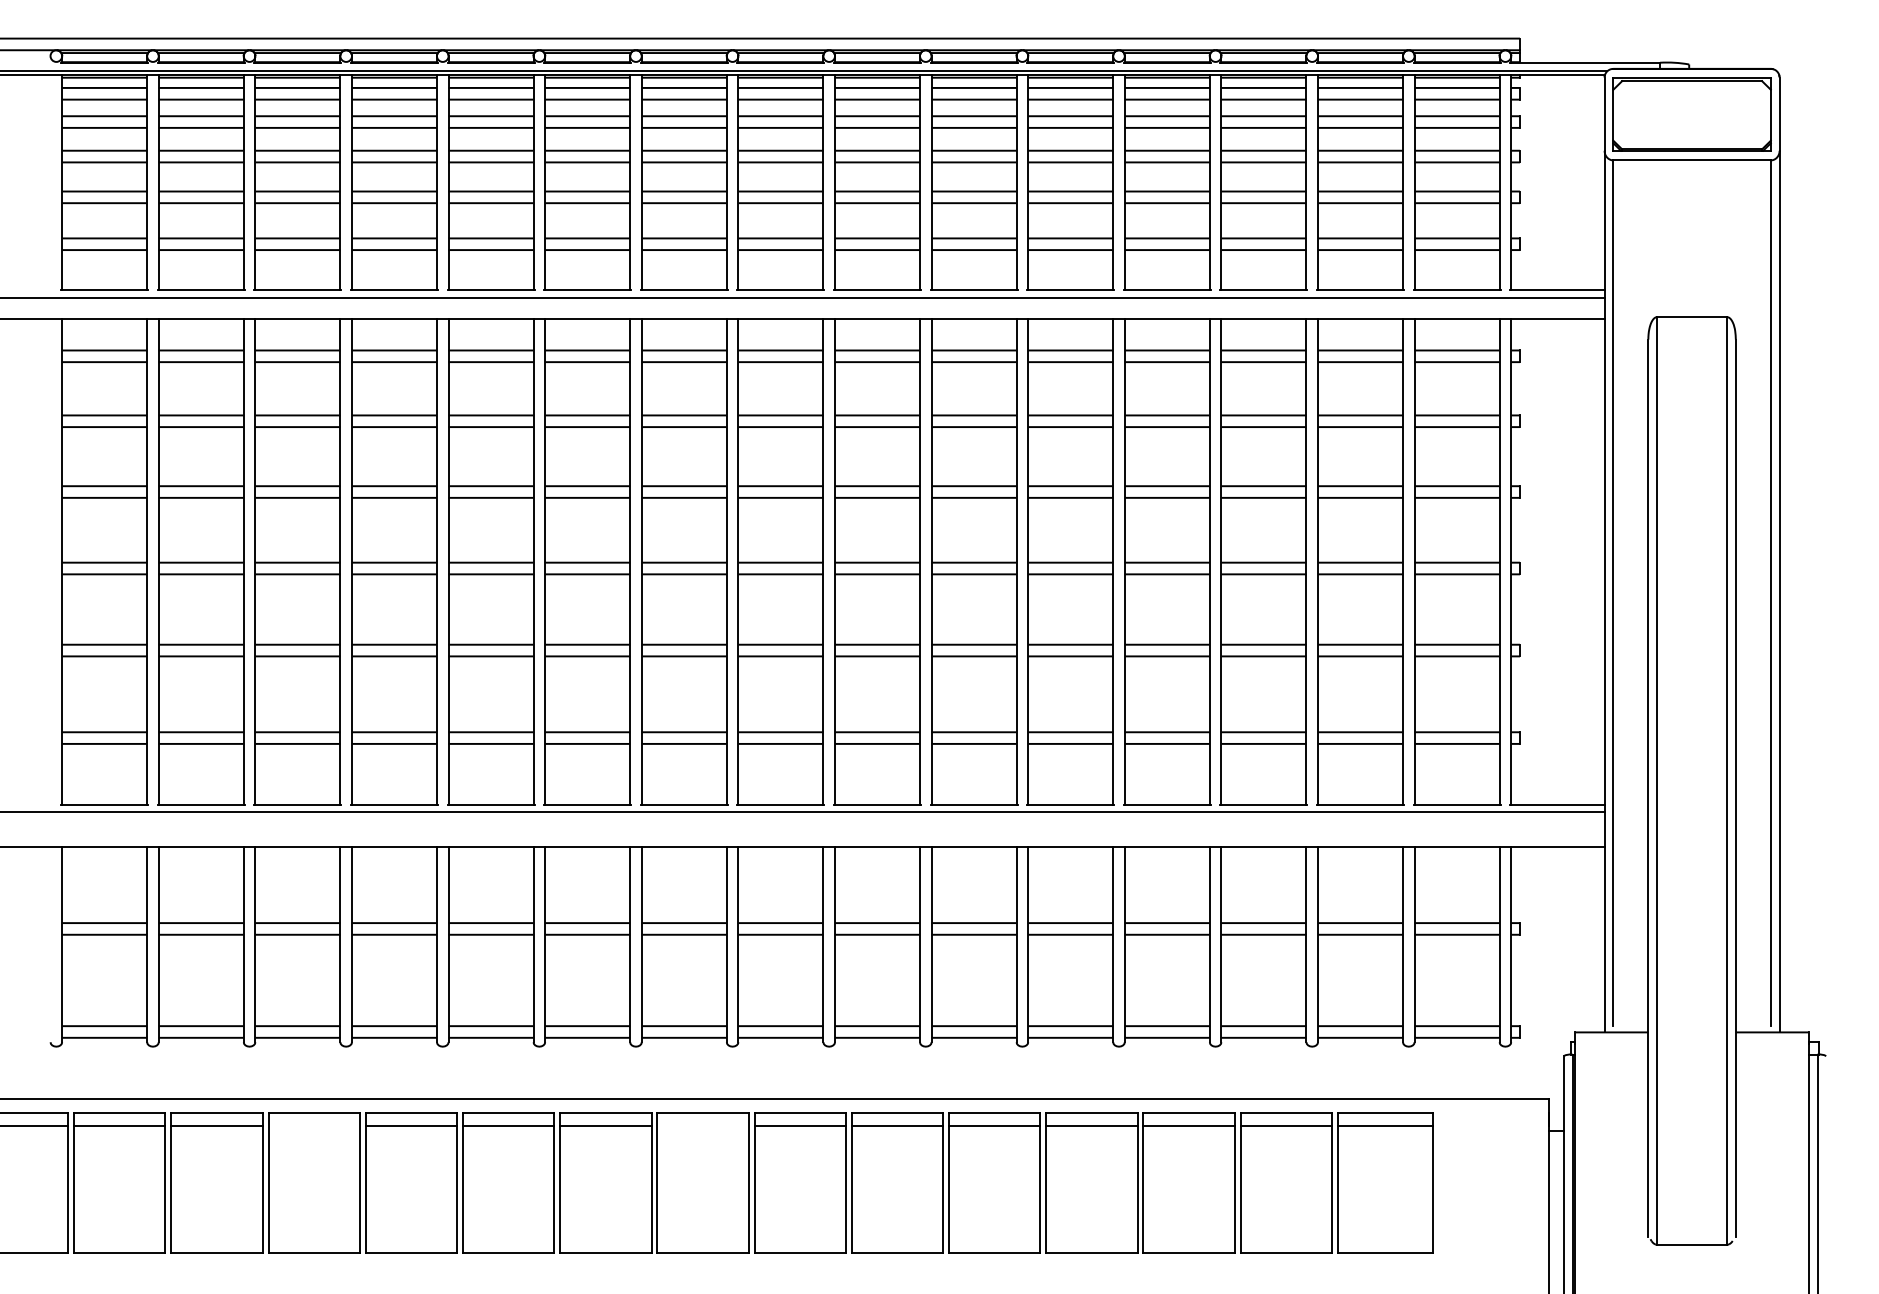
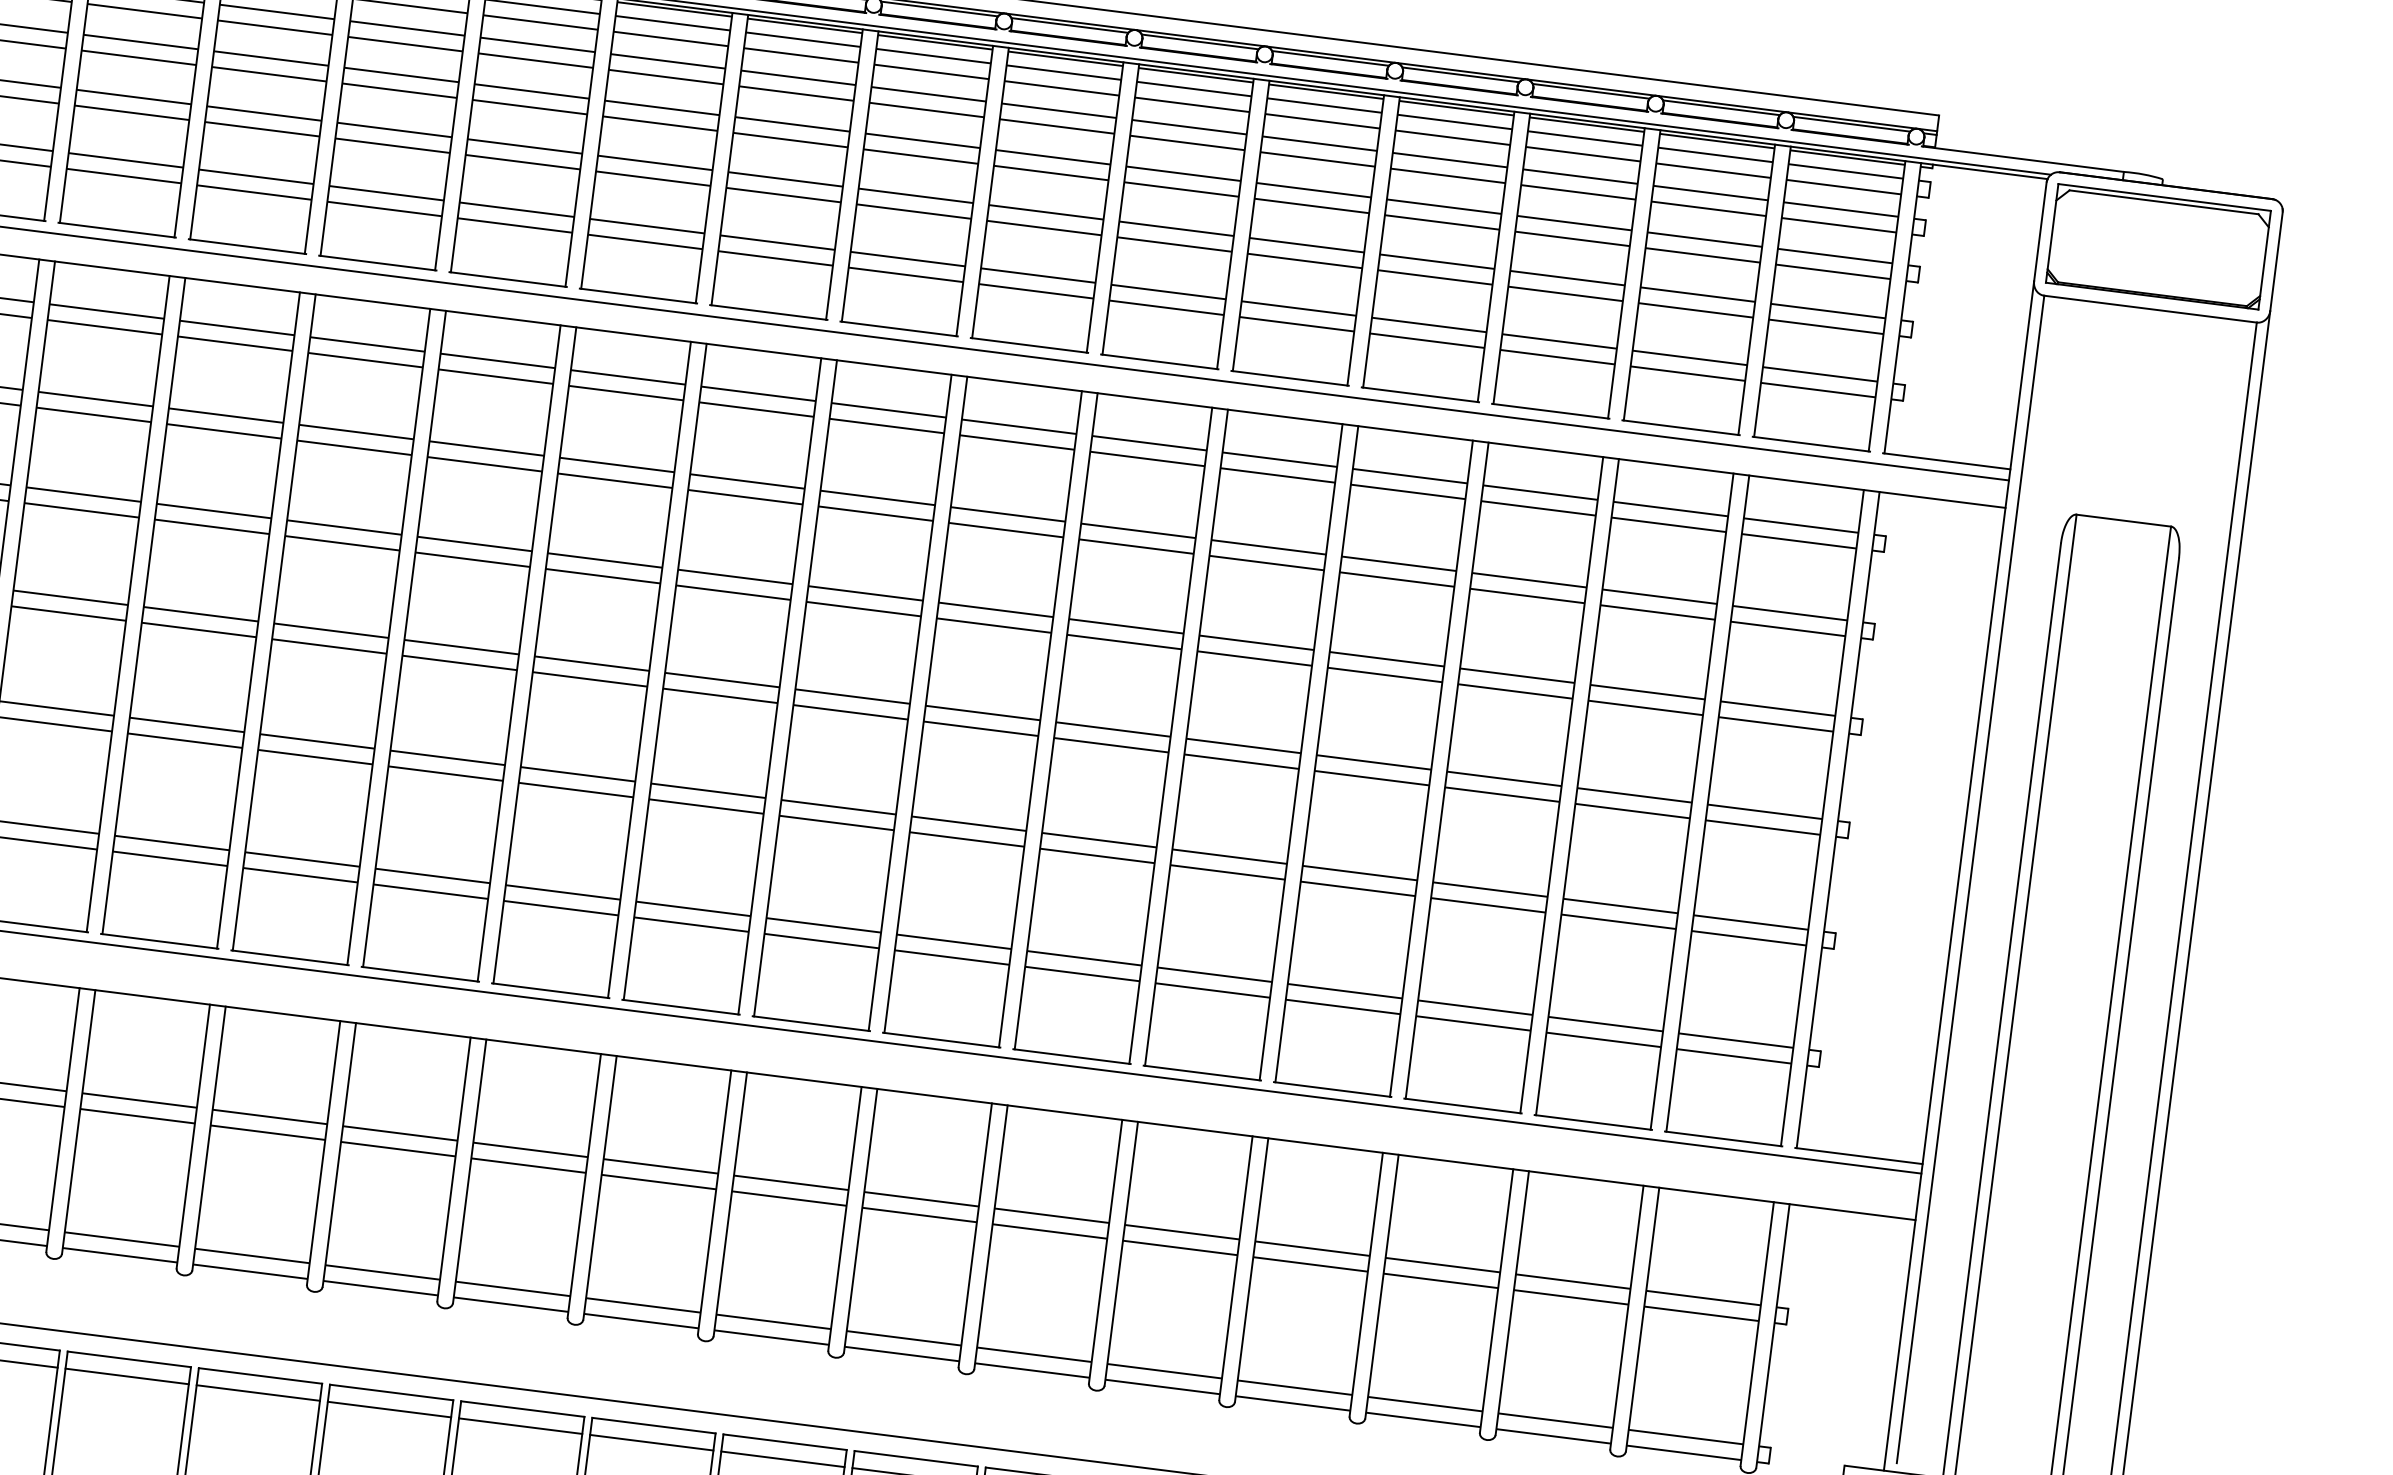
line: (313, 1125) -> (126, 1376), added
line: (702, 1125) -> (651, 1442), added

